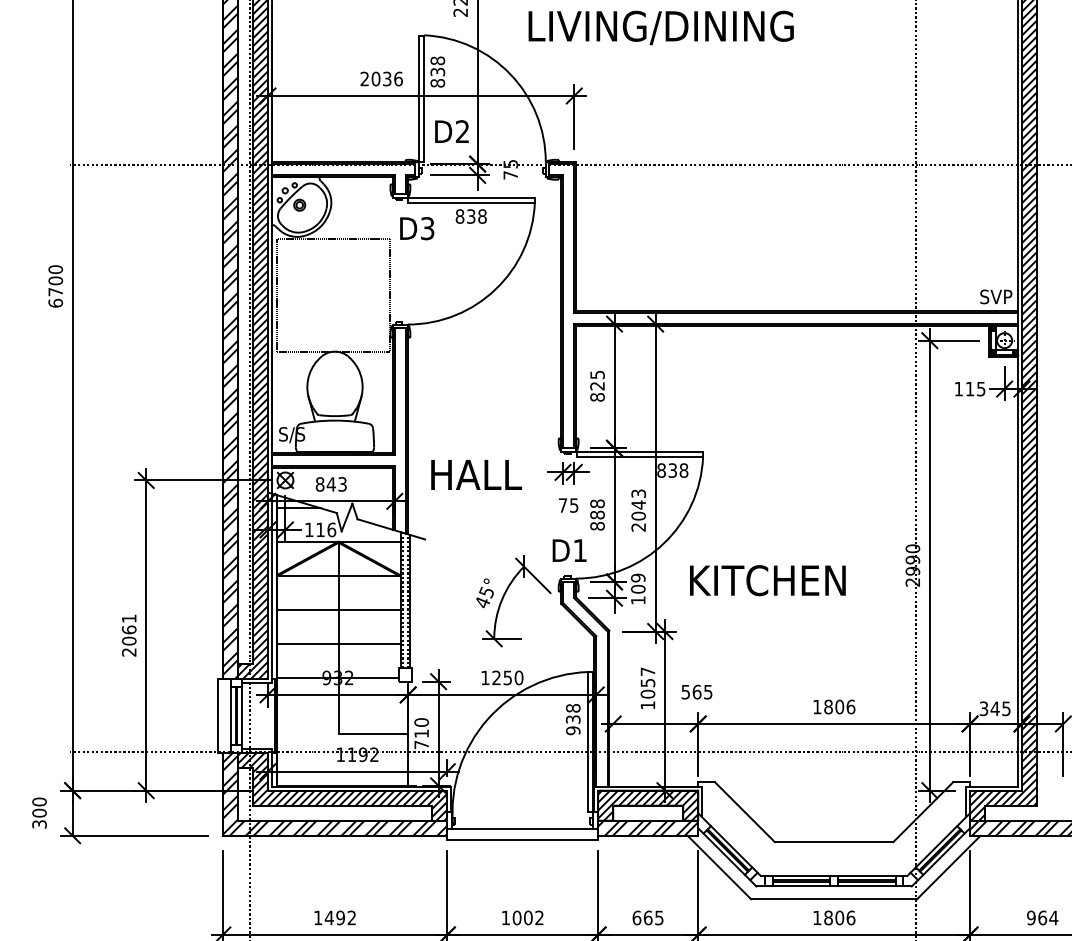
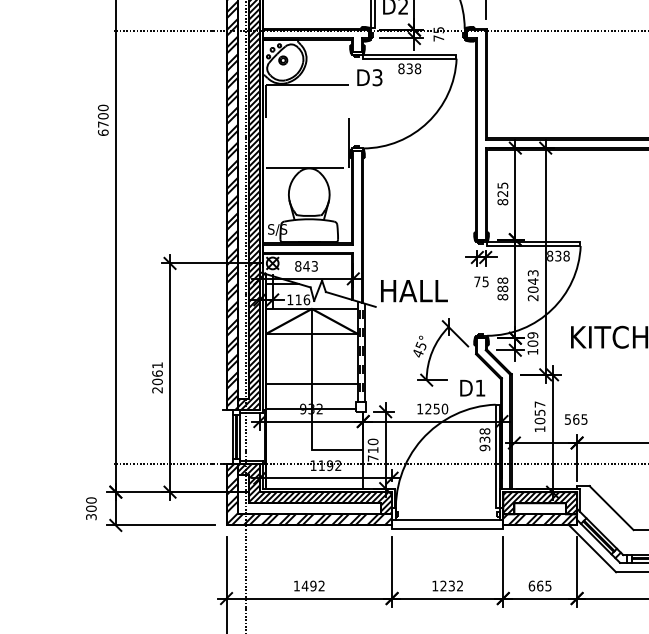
text: (476, 474) -> (414, 290), moved
text: (569, 550) -> (472, 388), moved
line: (338, 609) -> (311, 358), removed
line: (217, 715) -> (222, 436), removed
text: (522, 917) -> (447, 585), 1002 -> 1232

